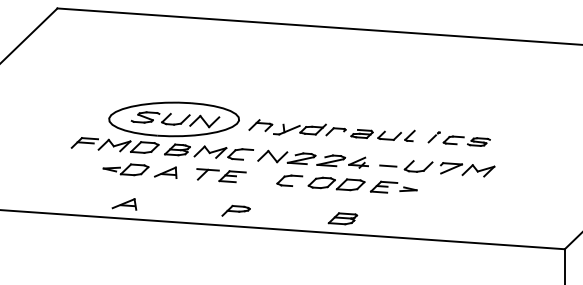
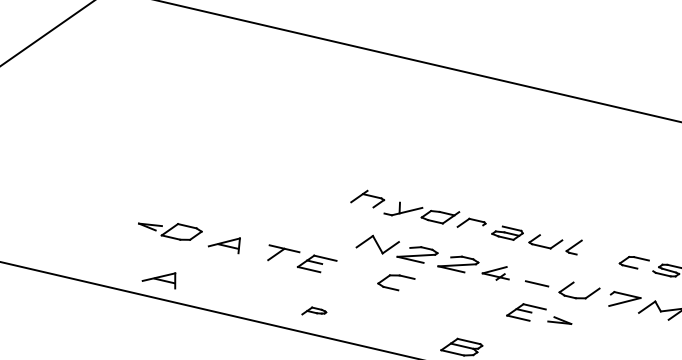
part: (162, 130) -> (229, 183), removed
line: (433, 137) -> (606, 254), removed
part: (336, 183) -> (460, 296), removed
part: (235, 210) -> (313, 311), size x0.6

